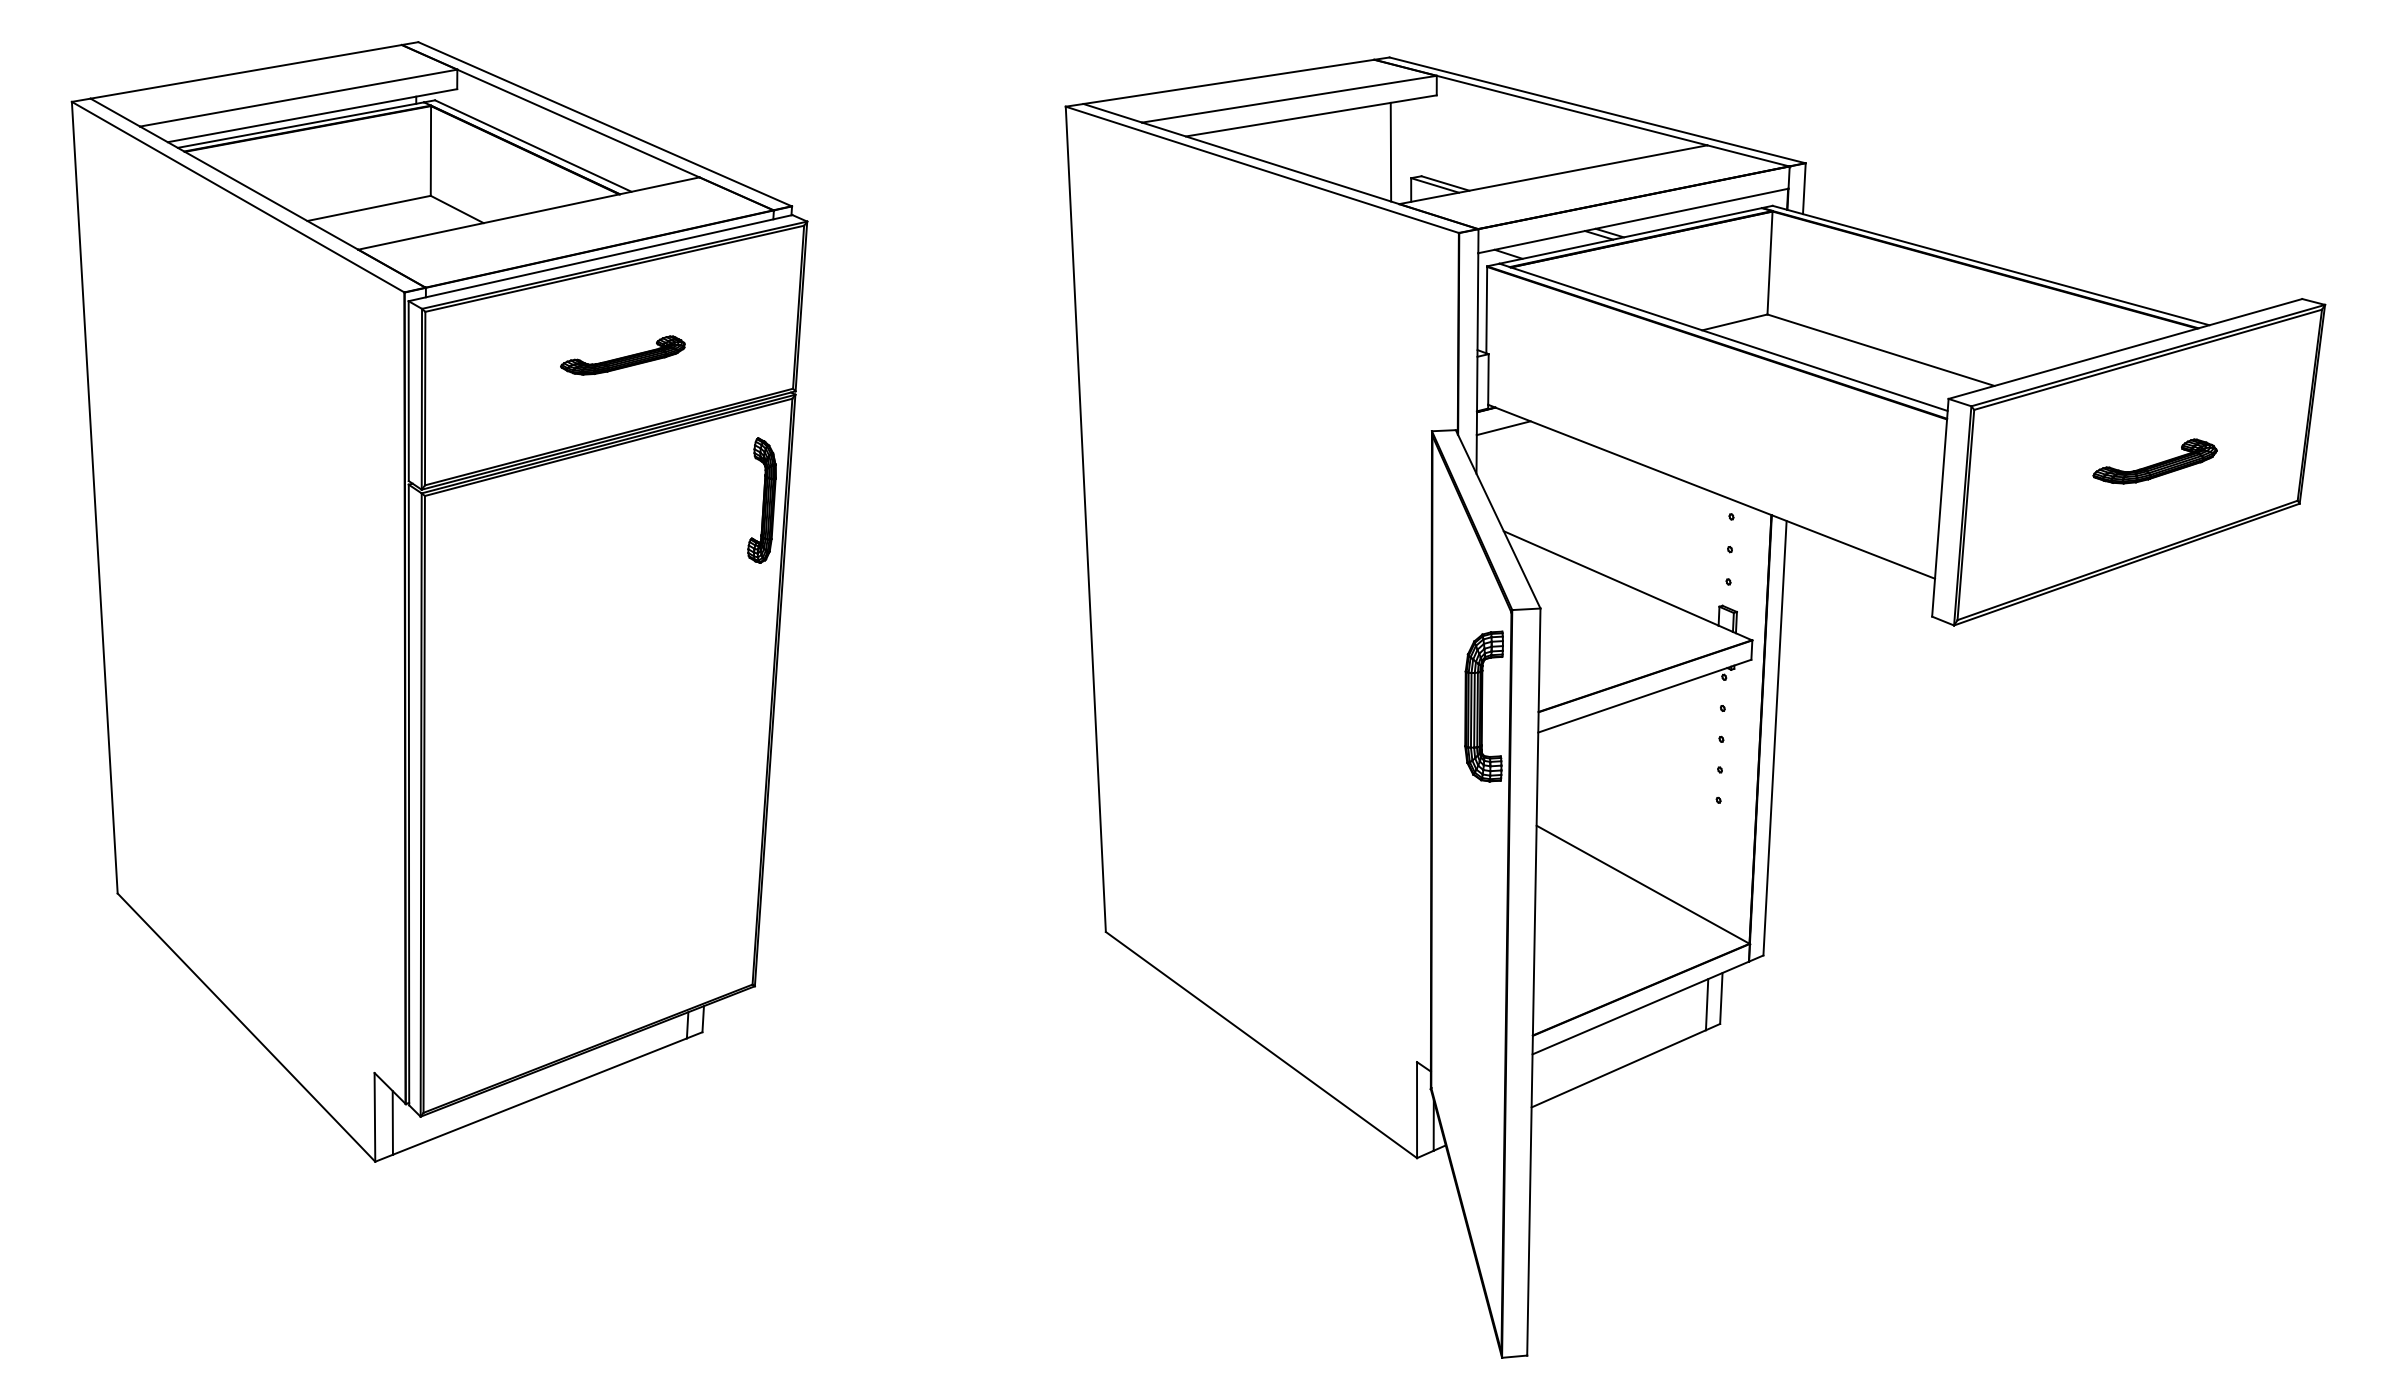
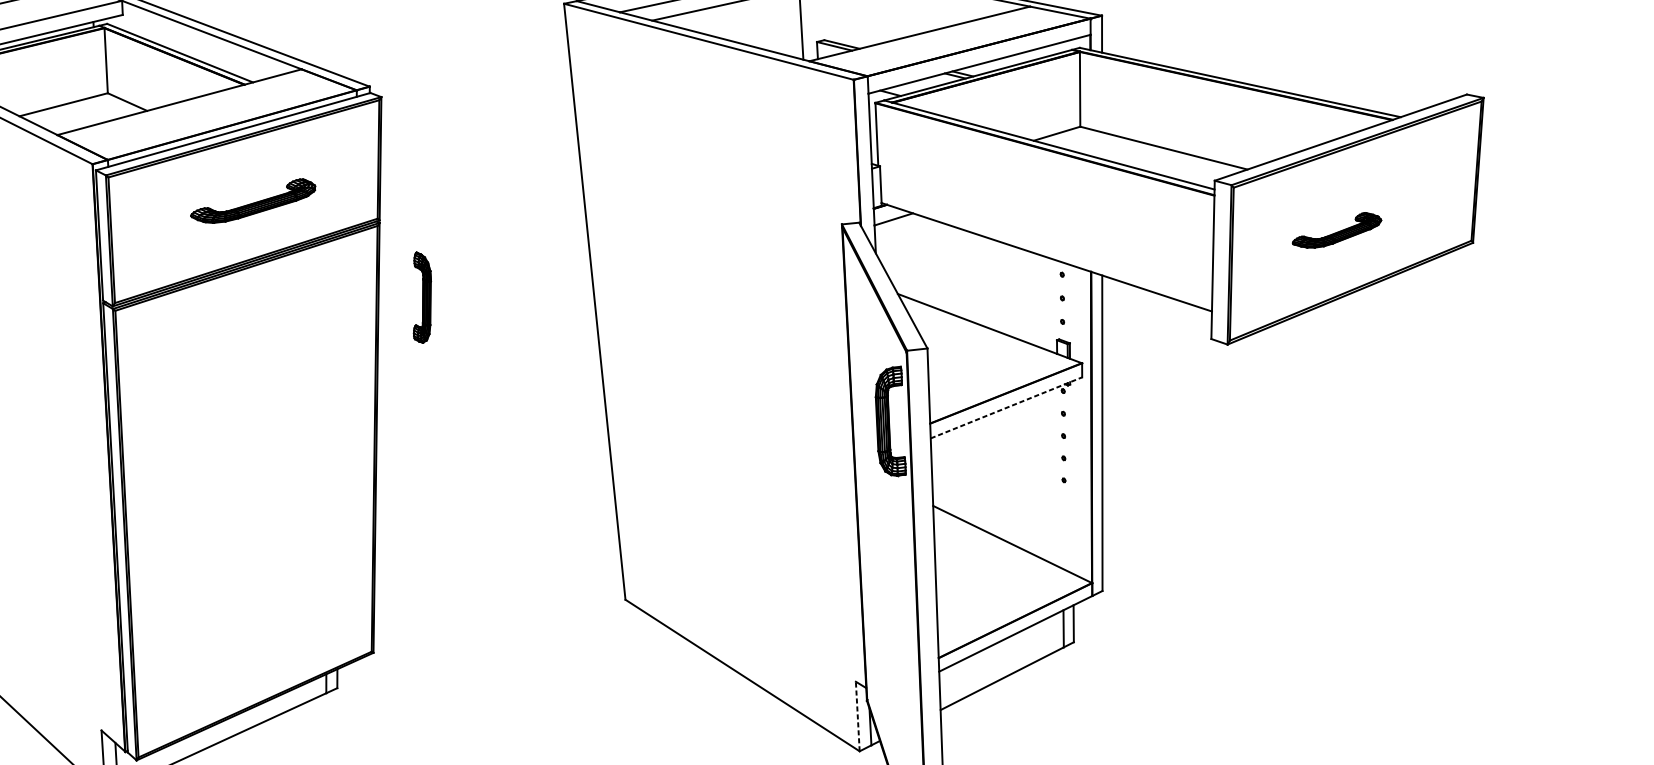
part: (622, 355) -> (252, 201), size x1.4
part: (2154, 461) -> (1336, 230), moved
part: (761, 500) -> (421, 297), moved
line: (1644, 696) -> (1006, 408), solid -> dashed
line: (1417, 1109) -> (858, 716), solid -> dashed

